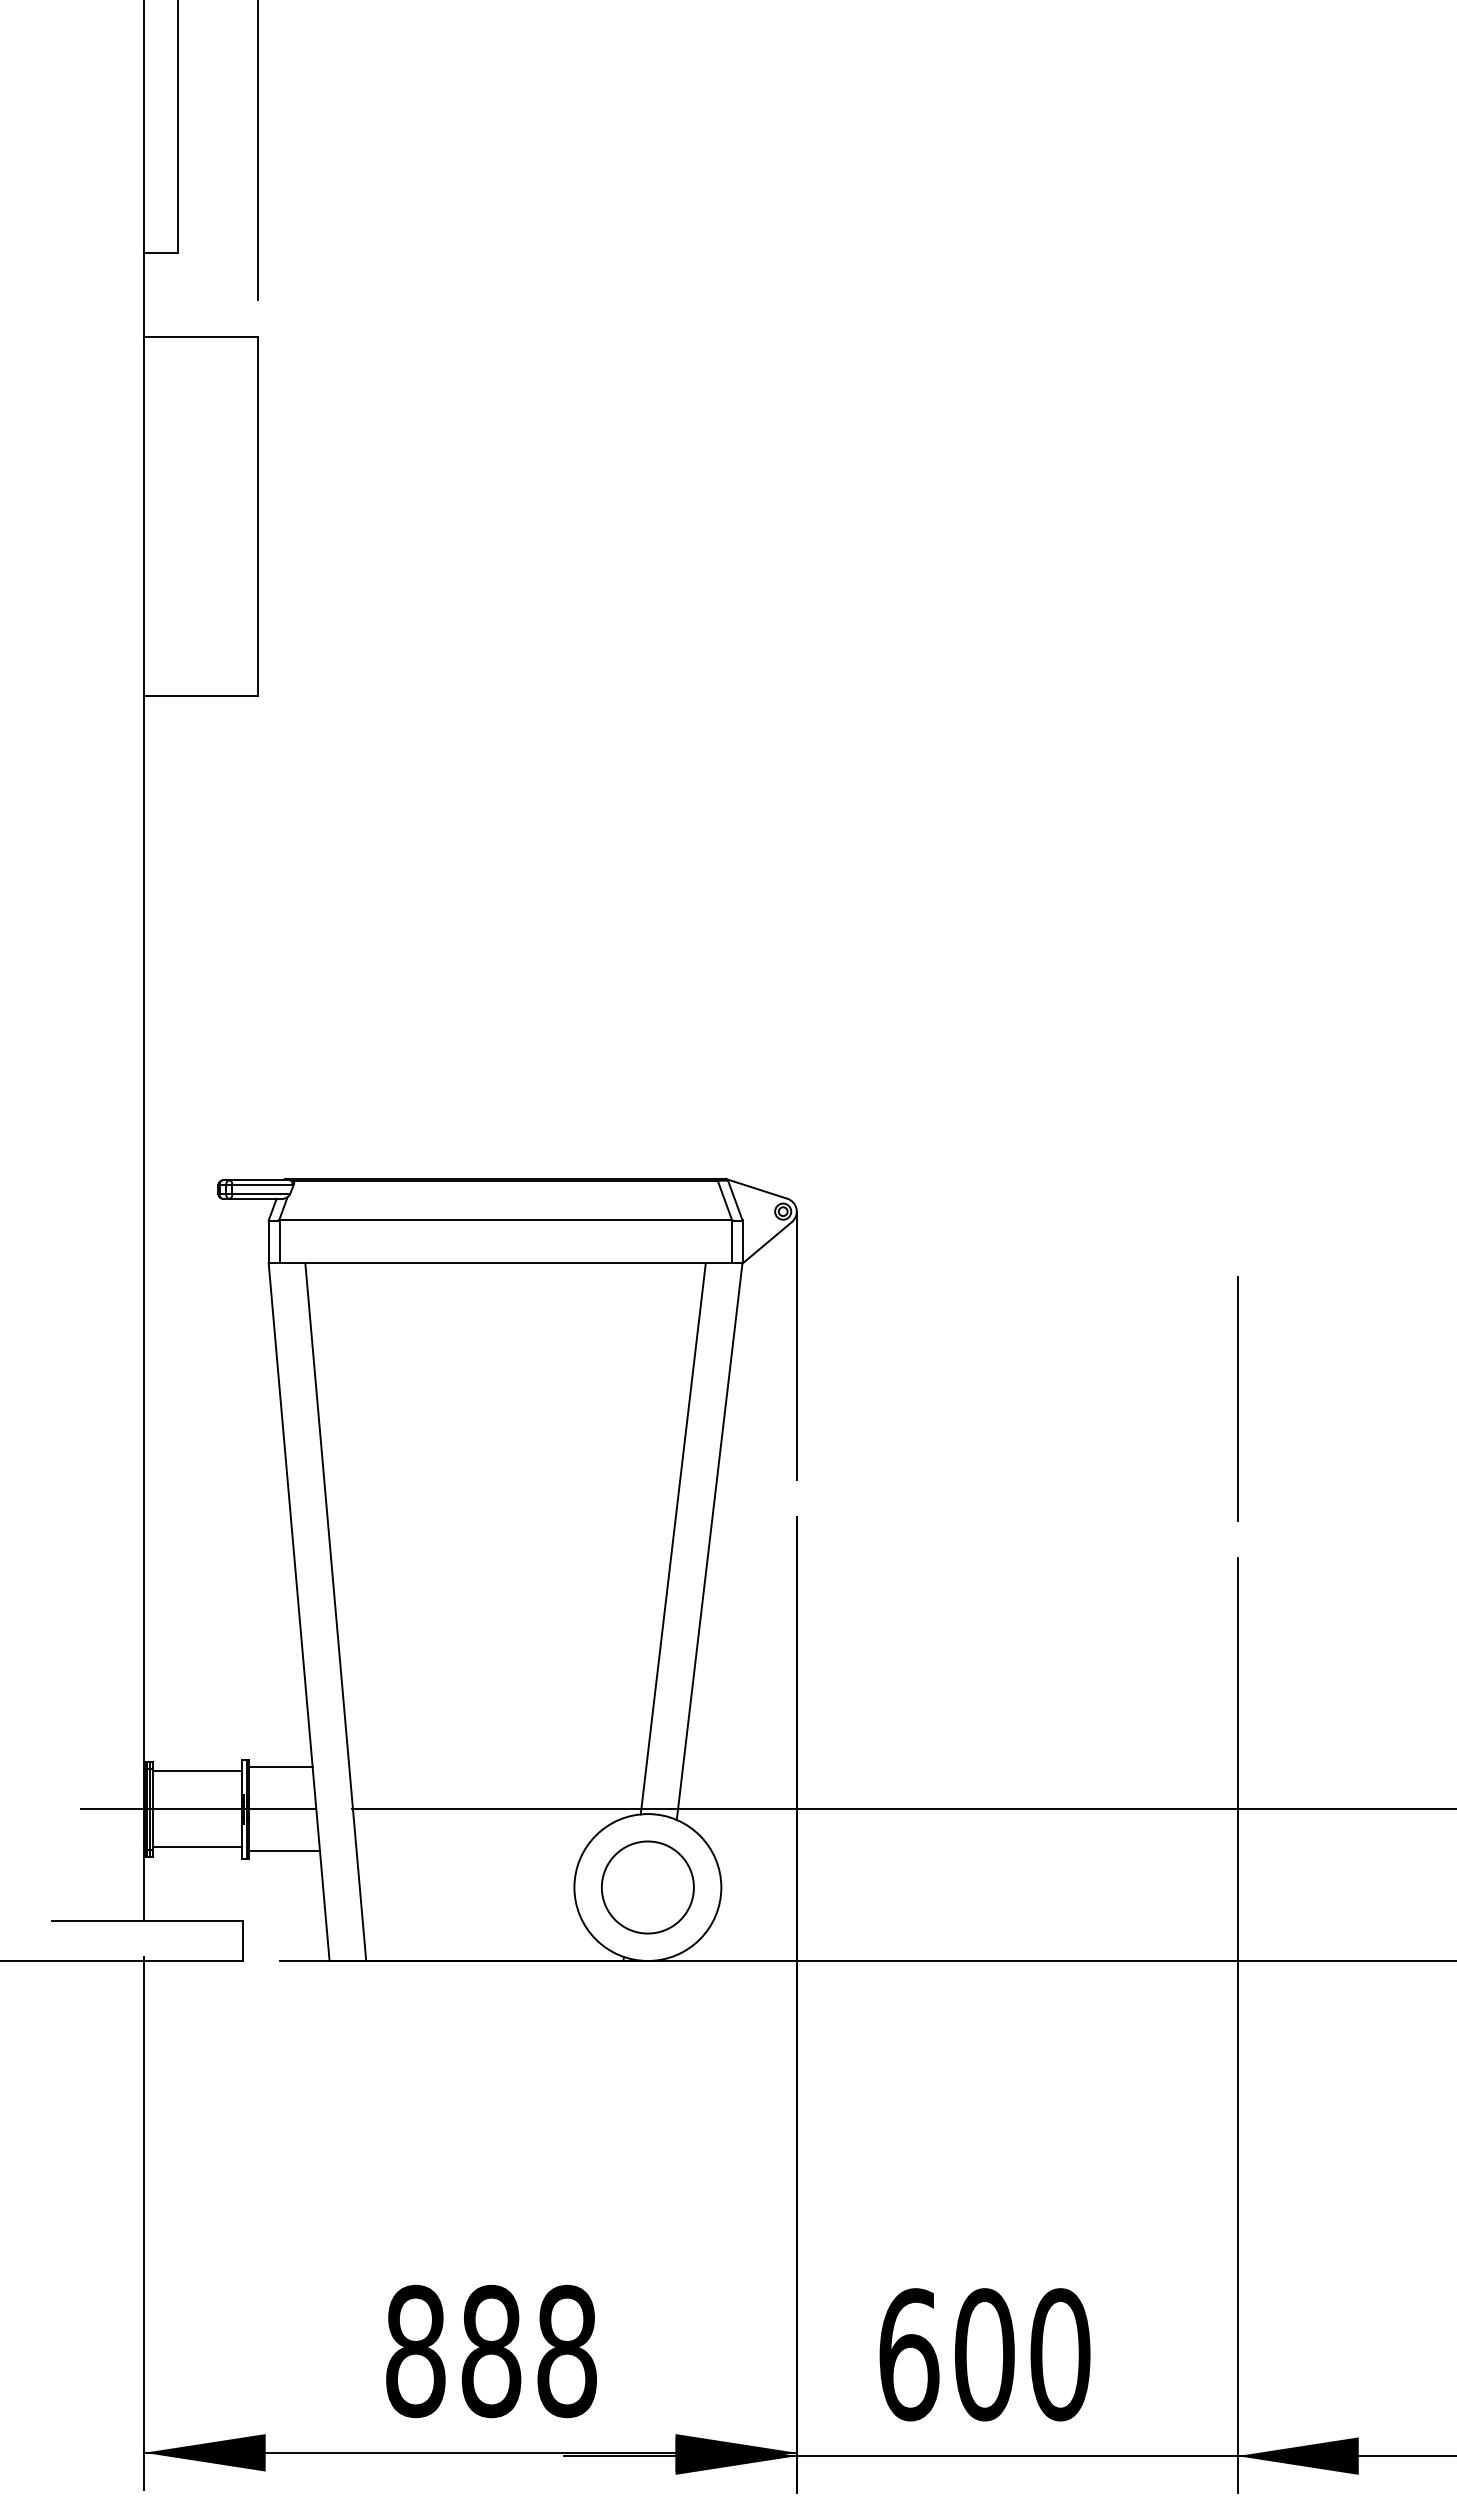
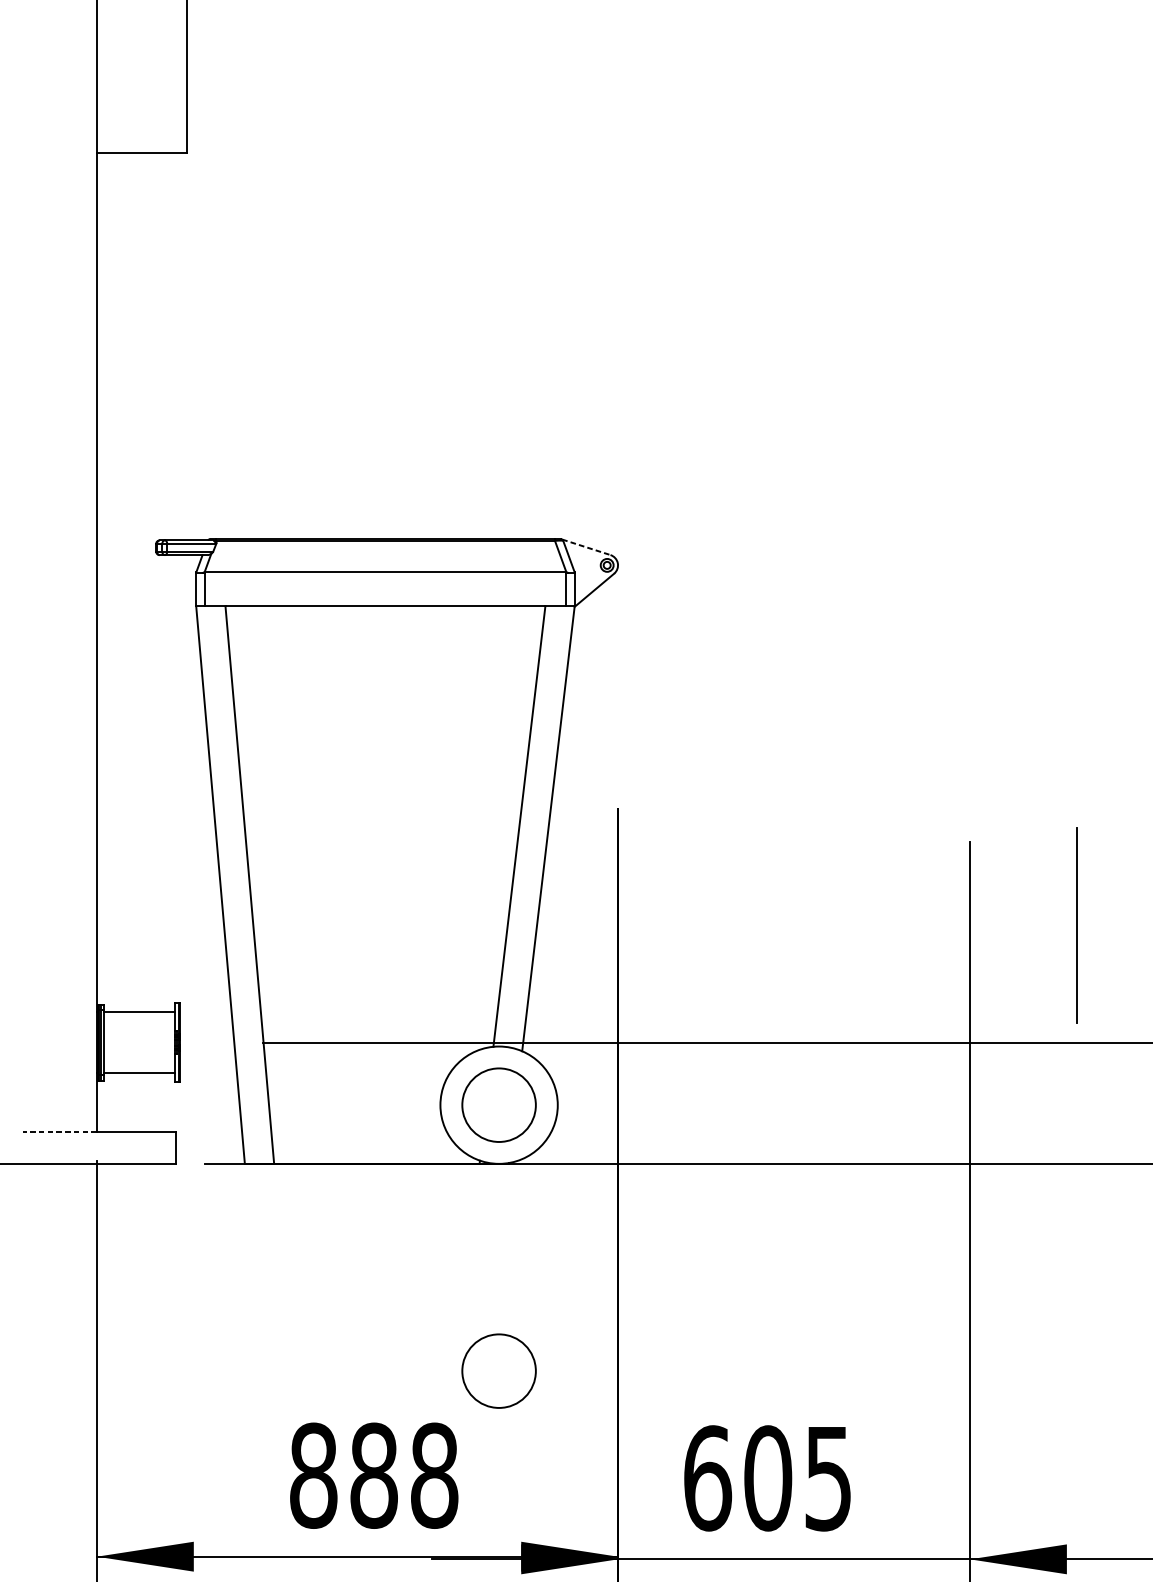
line: (757, 1189) -> (586, 547), solid -> dashed
line: (796, 1345) -> (617, 672), removed
line: (1237, 1398) -> (1077, 924), moved
line: (280, 1767) -> (205, 1009), removed
line: (197, 1809) -> (139, 1042), removed
line: (284, 1851) -> (208, 1076), removed
line: (97, 1920) -> (59, 1131), solid -> dashed
circle: (647, 2220) -> (498, 1371), added
text: (1060, 2354) -> (828, 1478), 600 -> 605

